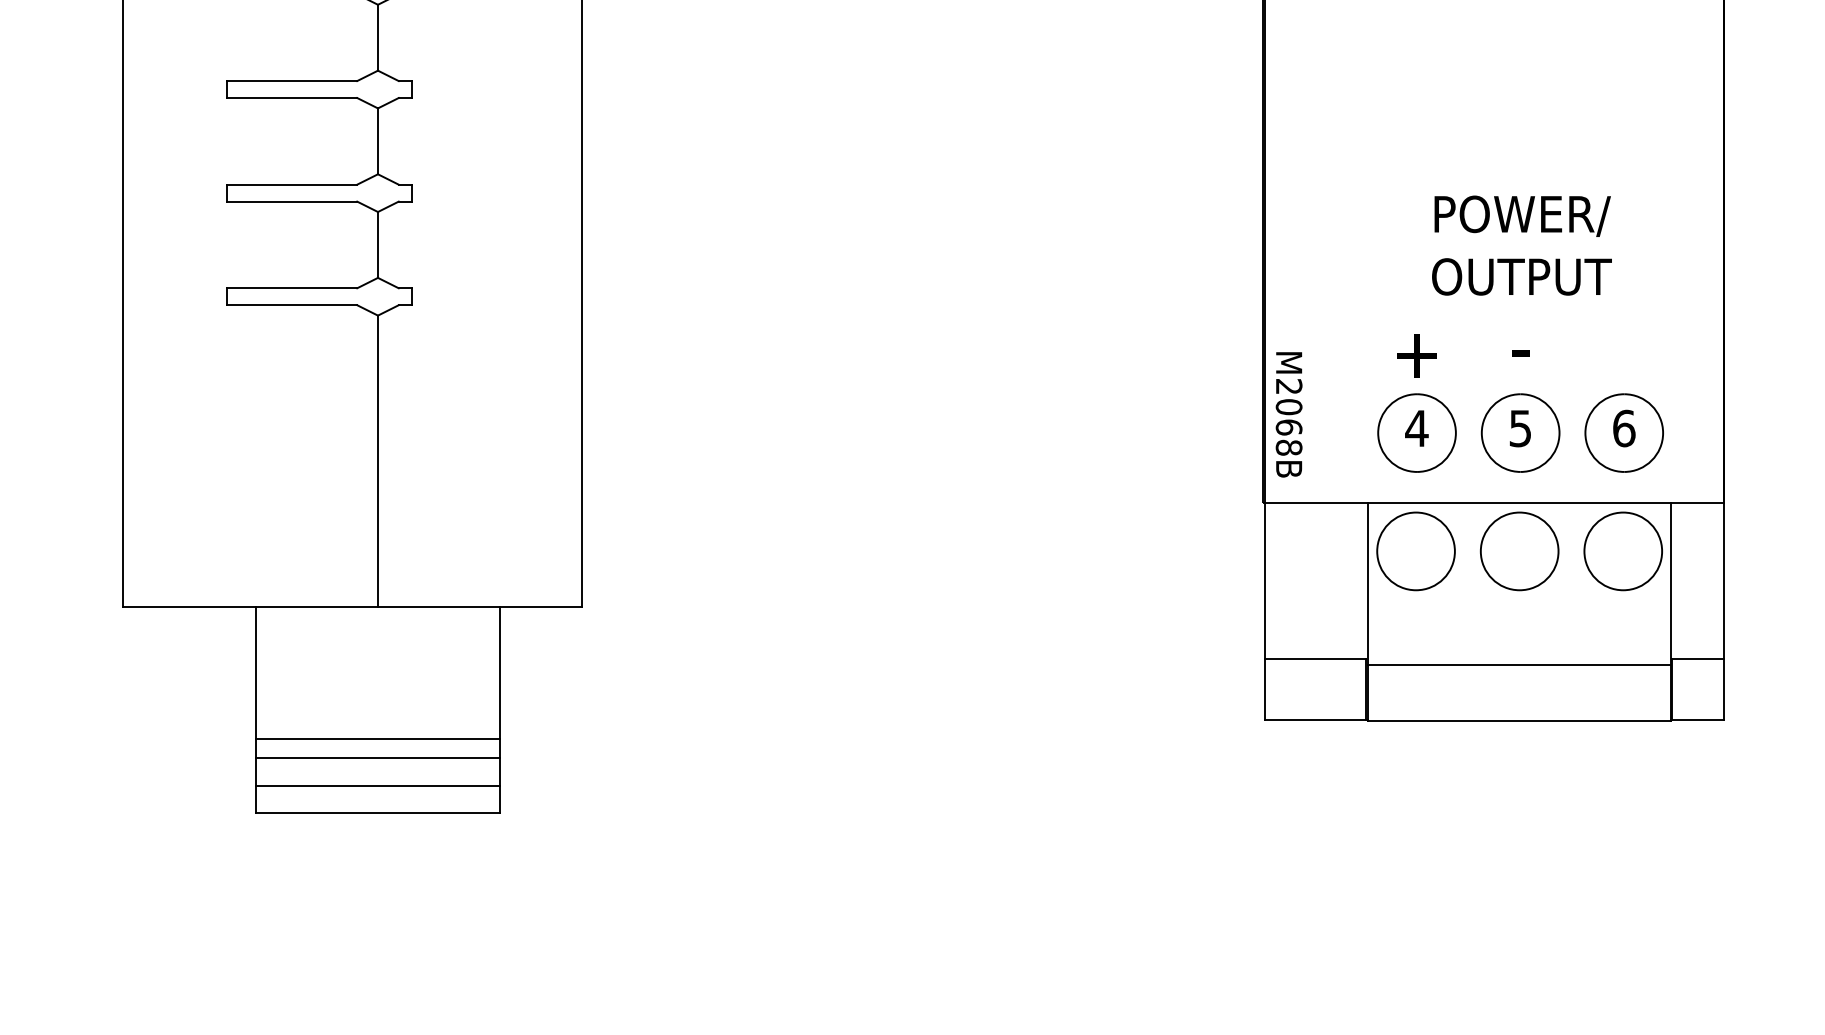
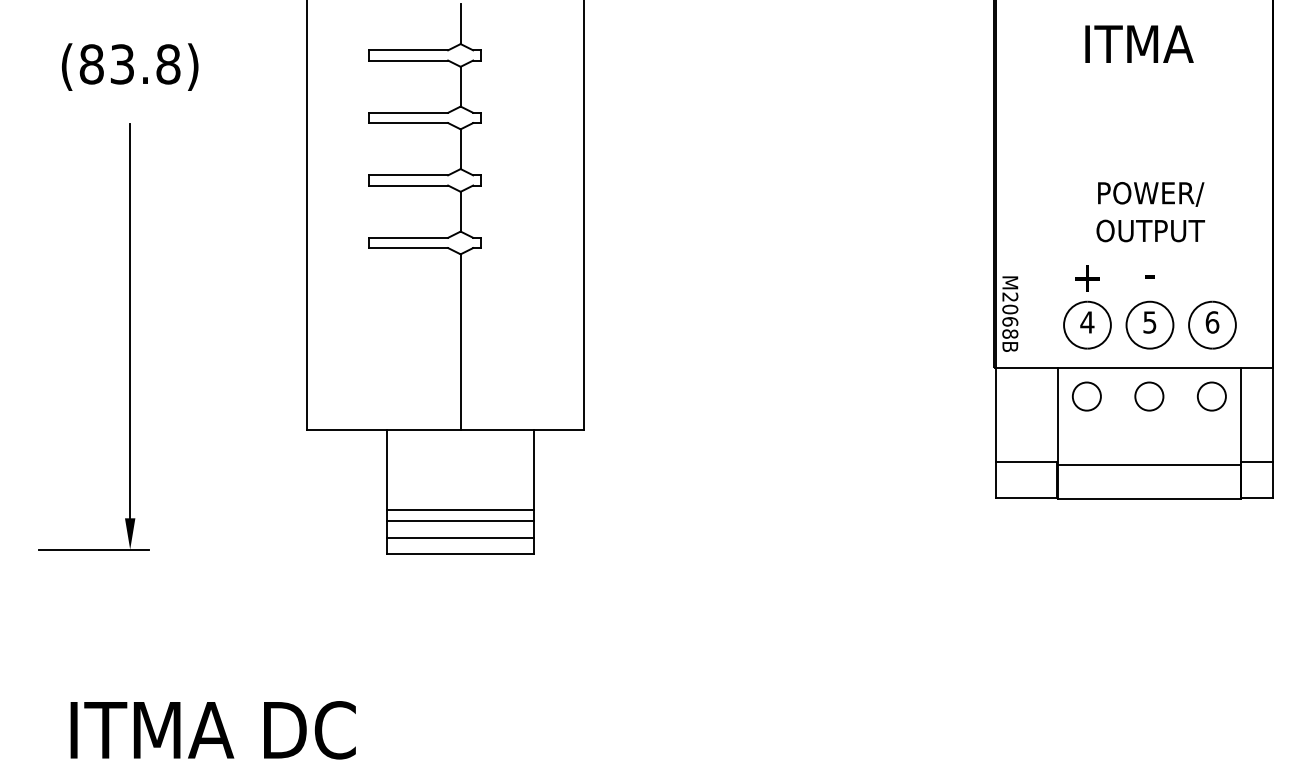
circle: (1415, 551) -> (1086, 396), size x0.6
circle: (1518, 551) -> (1148, 396), size x0.6
circle: (1622, 551) -> (1211, 396), size x0.6

